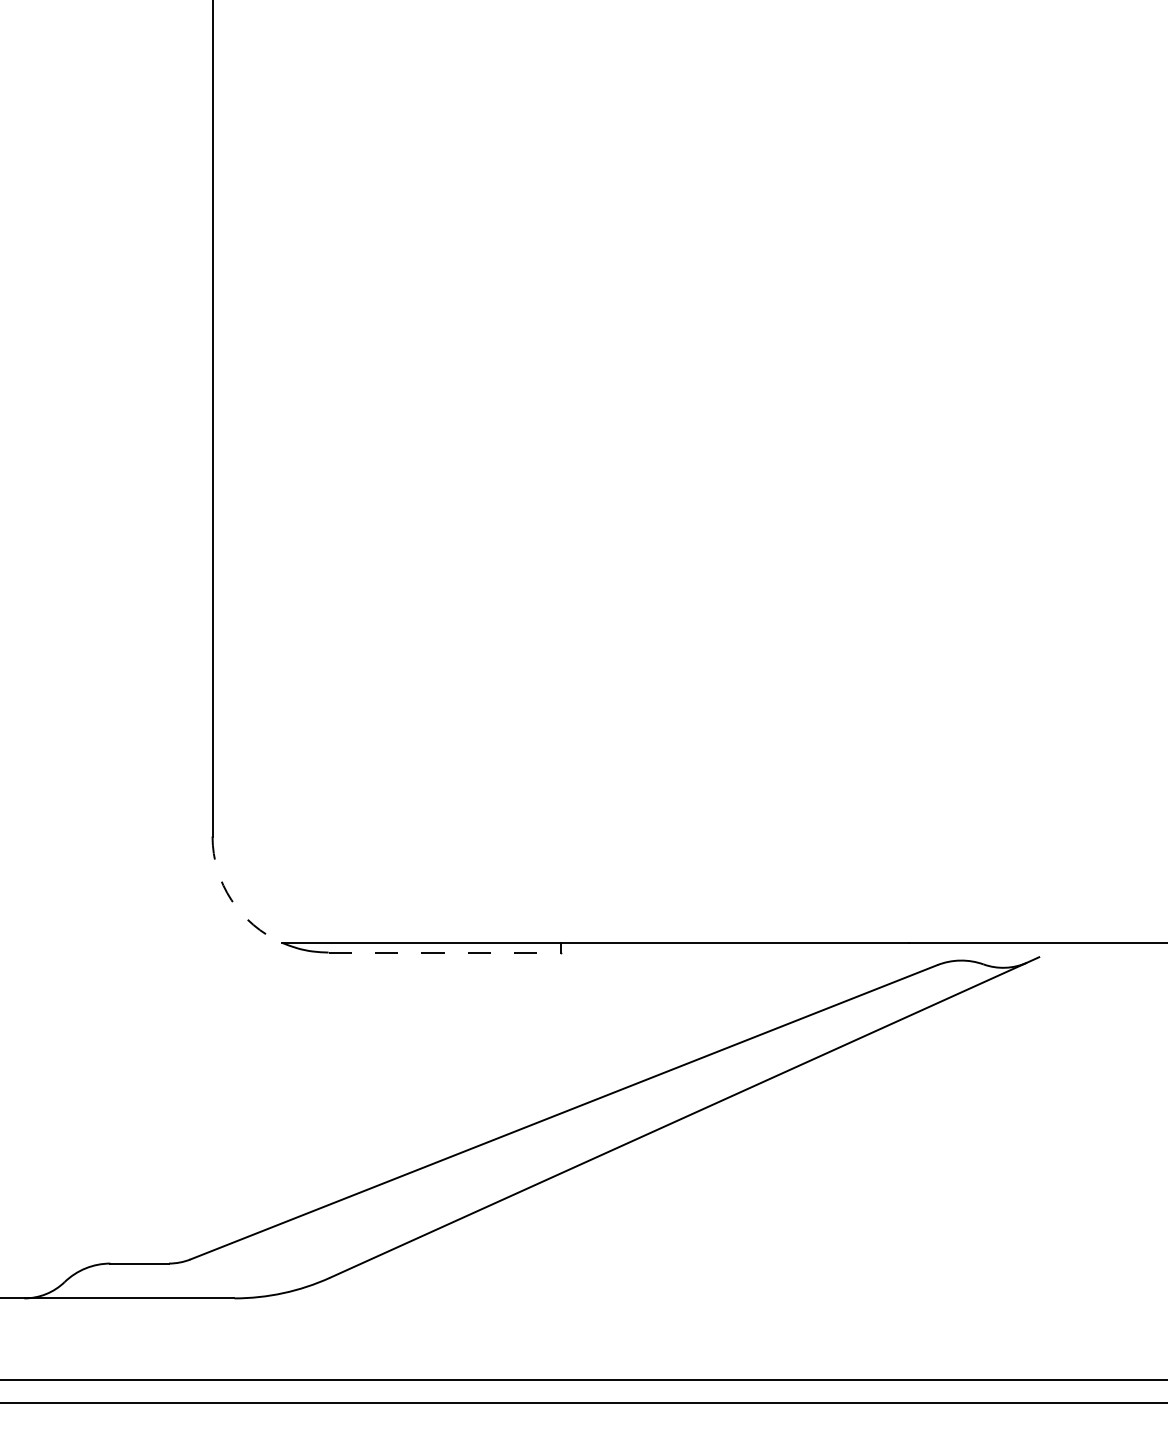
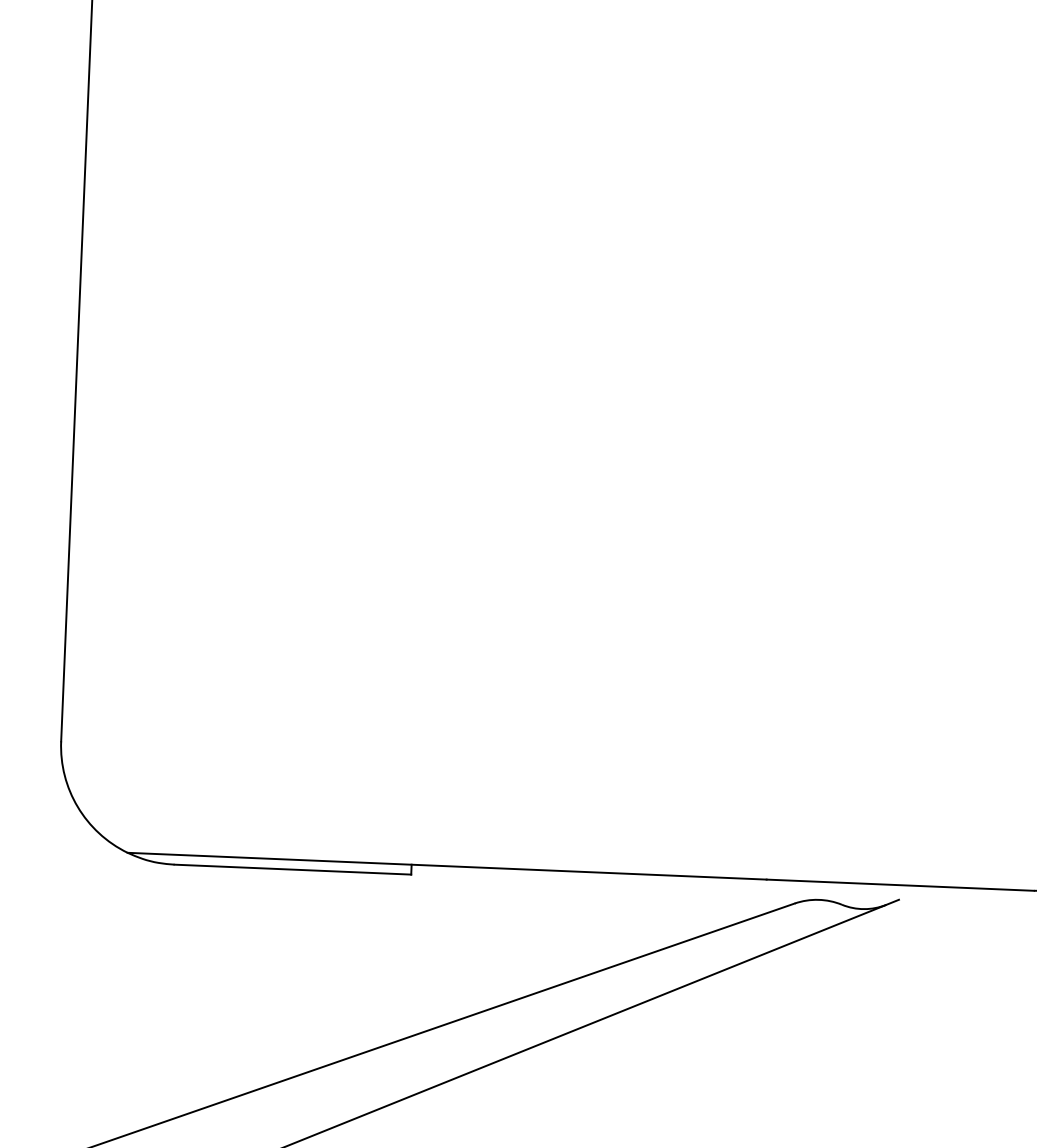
arc: (231, 900) -> (77, 807), dashed -> solid
line: (445, 952) -> (293, 869), dashed -> solid

